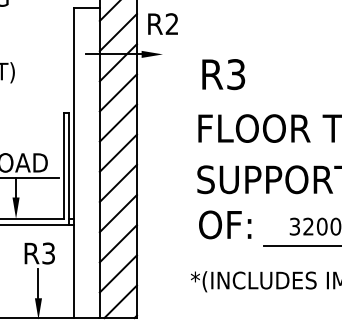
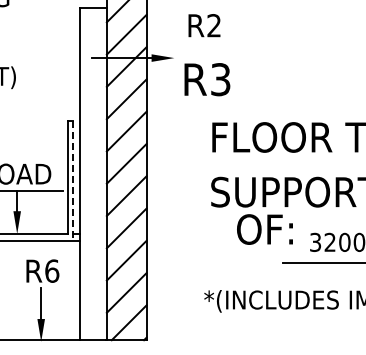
text: (163, 23) -> (204, 25), moved
text: (223, 74) -> (207, 79), moved
line: (68, 168) -> (73, 180), solid -> dashed
text: (224, 224) -> (264, 229), moved
text: (49, 252) -> (52, 270), R3 -> R6

